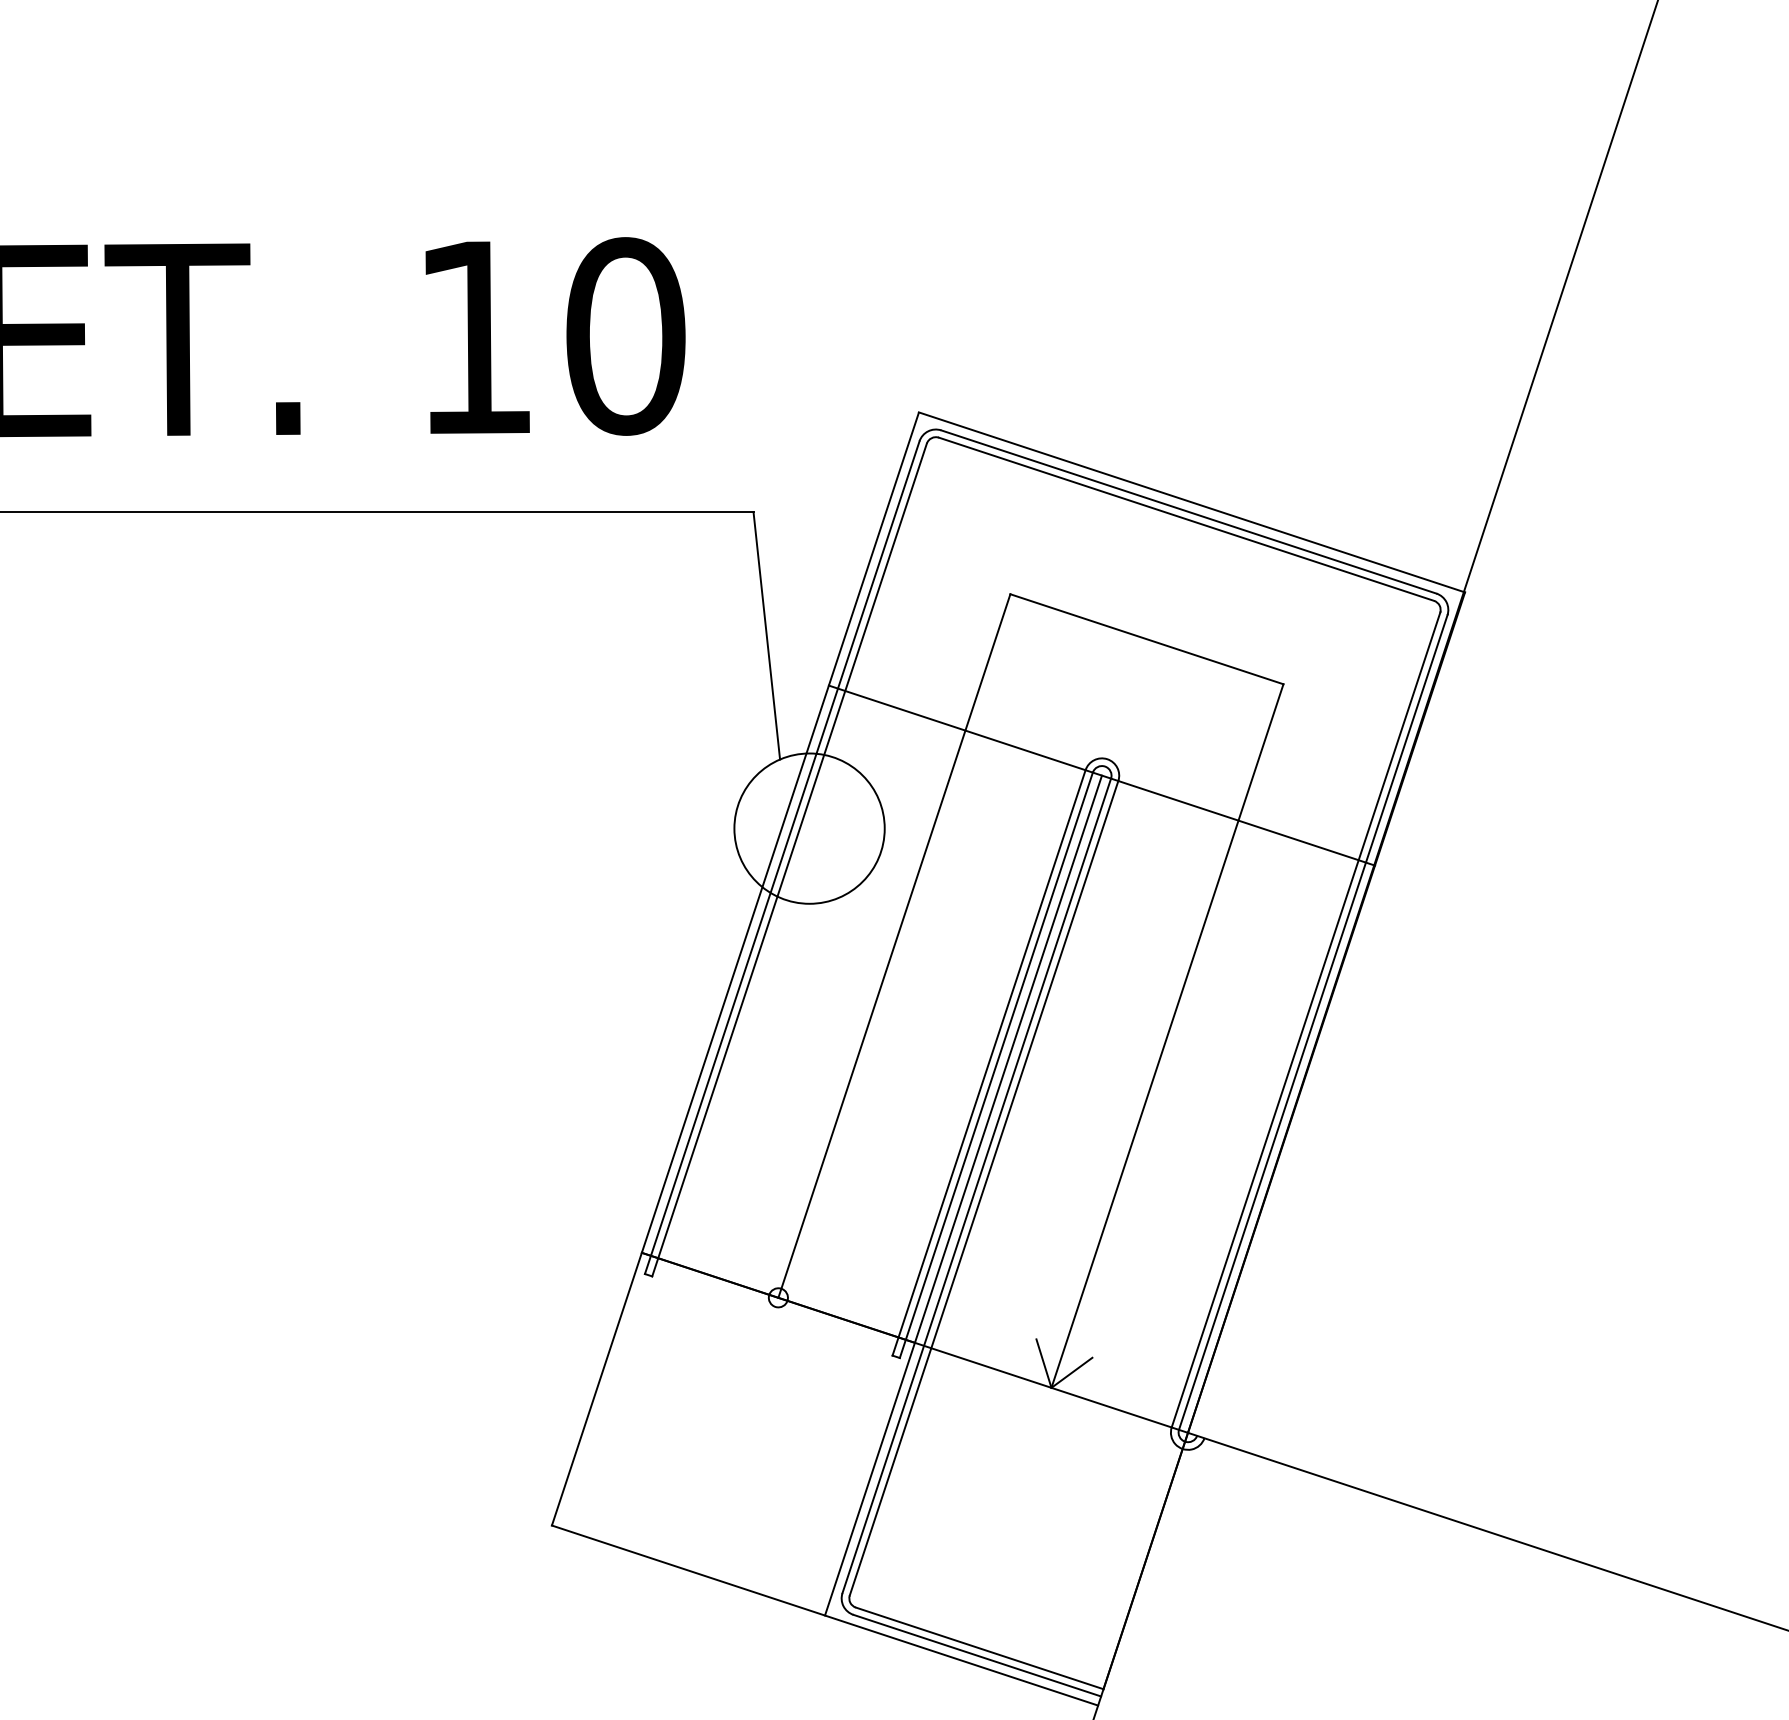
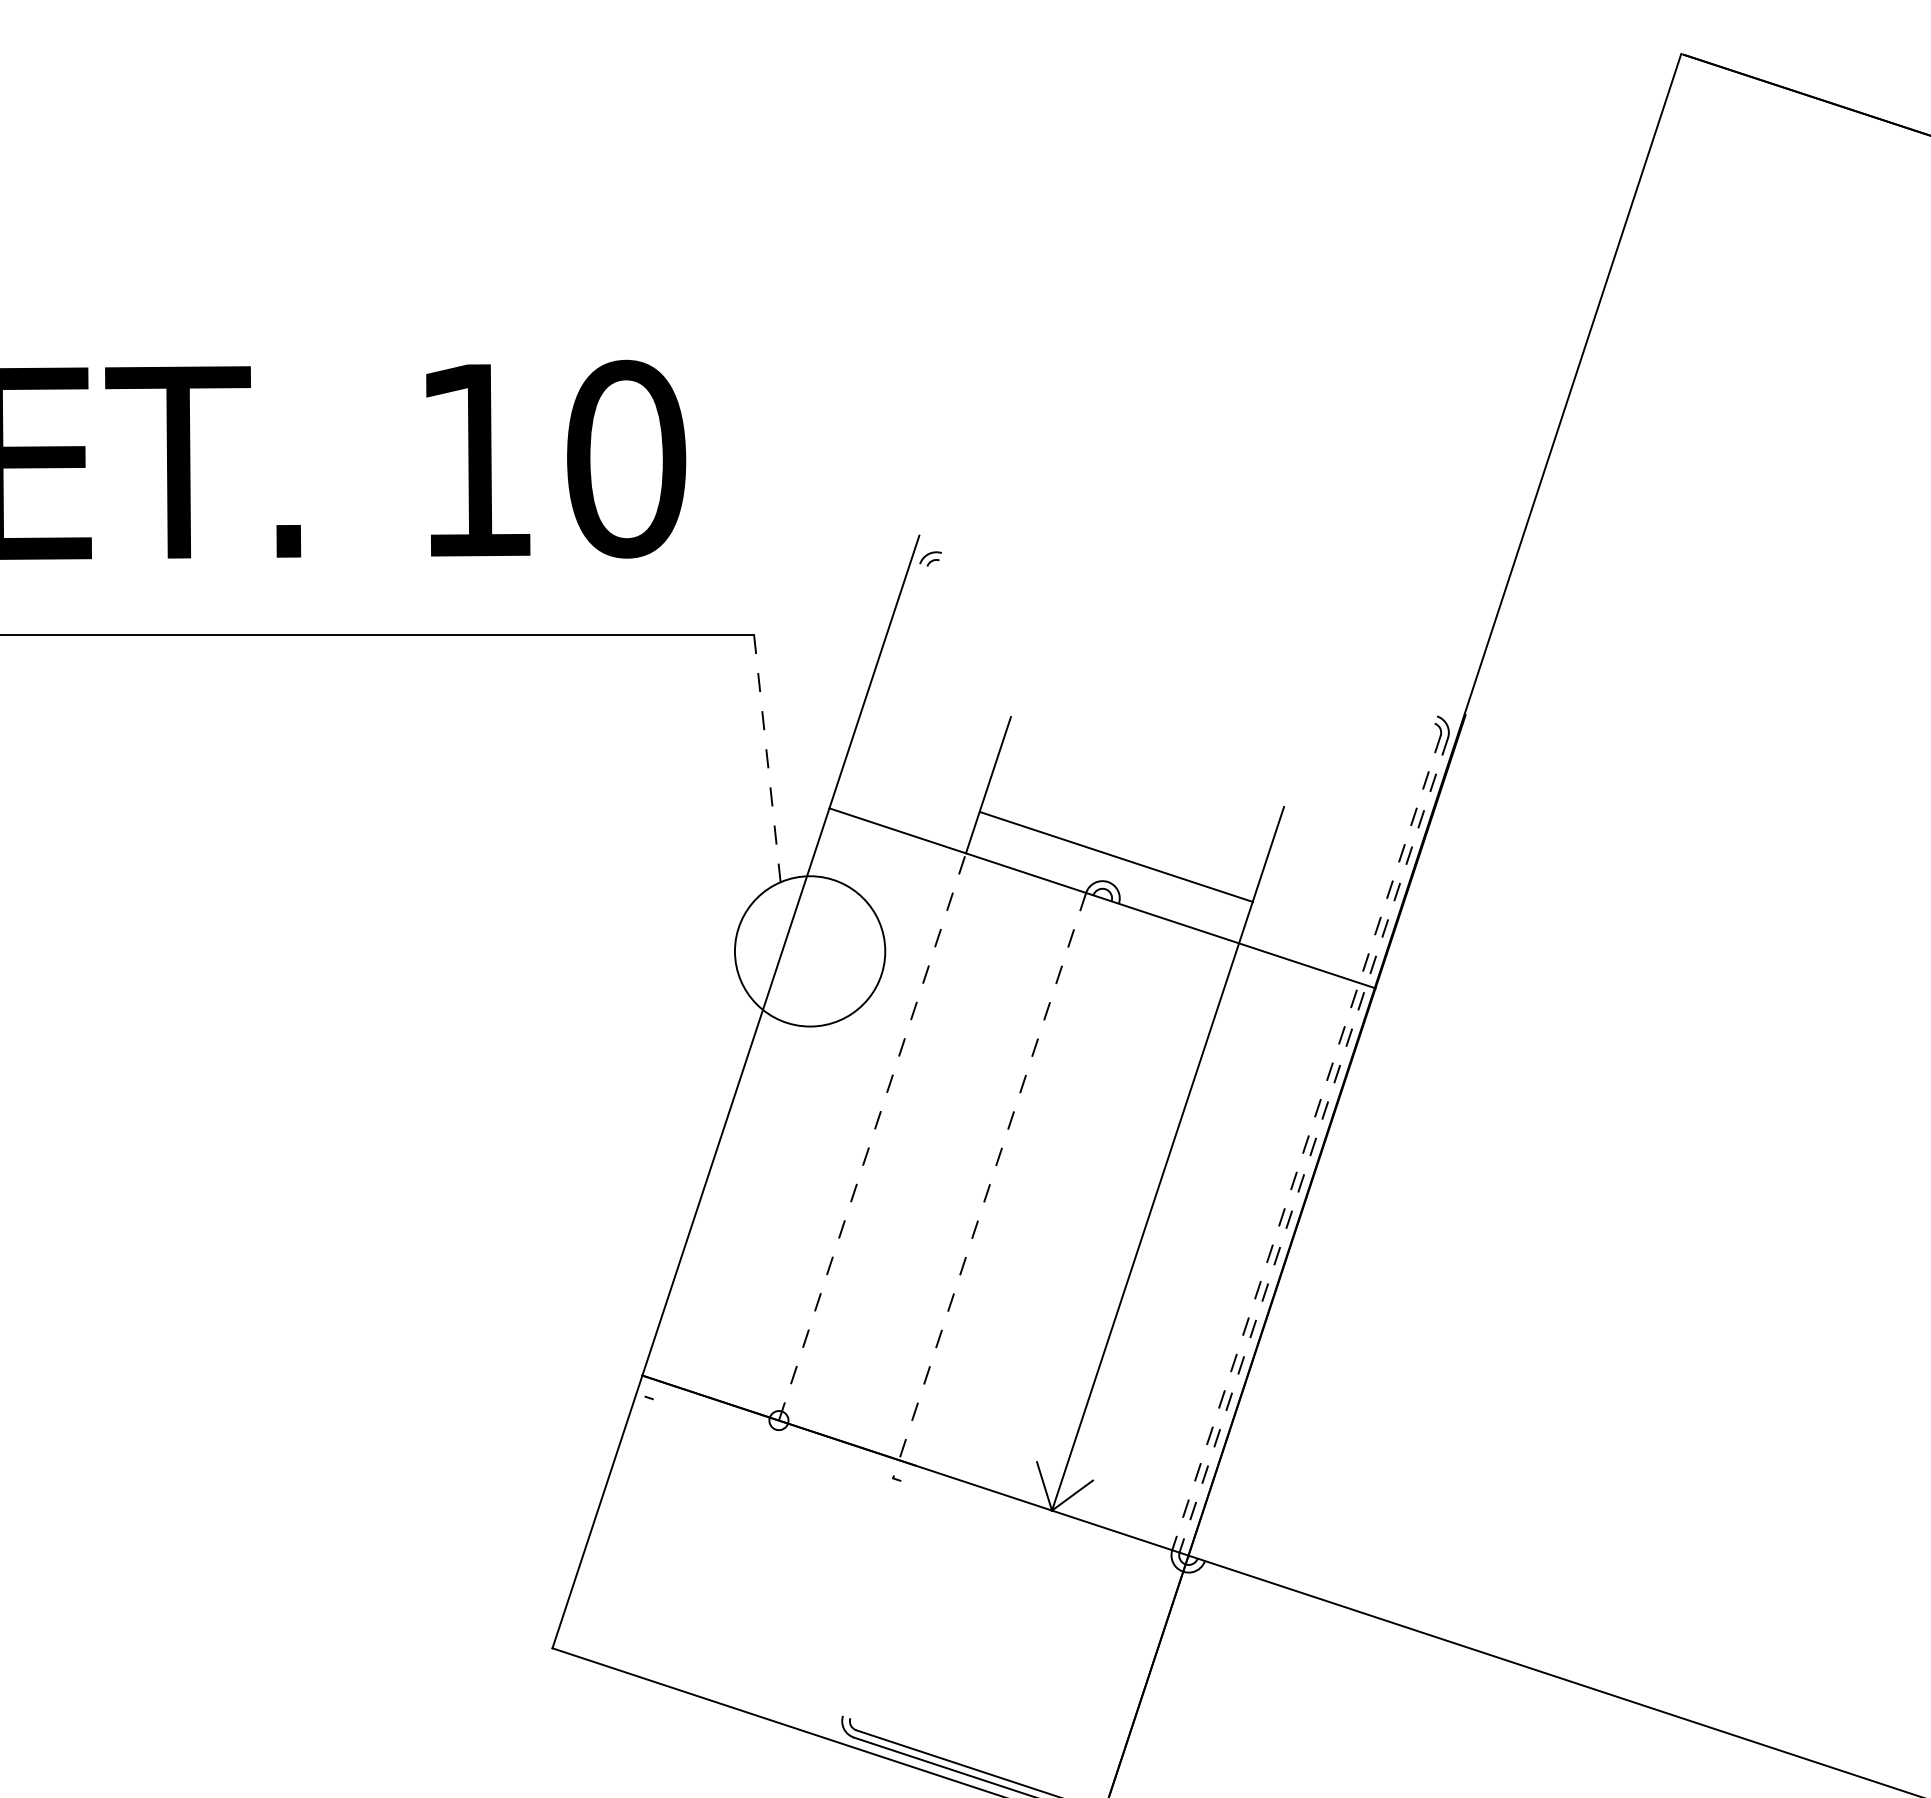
line: (1191, 502) -> (1192, 625), removed
line: (1188, 511) -> (1189, 634), removed
line: (1185, 518) -> (1186, 641), removed
line: (766, 636) -> (767, 759), solid -> dashed
line: (1146, 639) -> (1116, 857), moved
line: (781, 857) -> (782, 980), removed
line: (788, 859) -> (789, 982), removed
line: (871, 1013) -> (872, 1136), solid -> dashed
line: (1305, 1019) -> (1306, 1142), solid -> dashed
line: (1312, 1022) -> (1313, 1145), solid -> dashed
line: (988, 1063) -> (989, 1186), solid -> dashed
line: (995, 1064) -> (996, 1187), removed
line: (976, 1185) -> (977, 1308), removed
line: (983, 1187) -> (984, 1310), removed
line: (962, 1195) -> (963, 1318), removed

